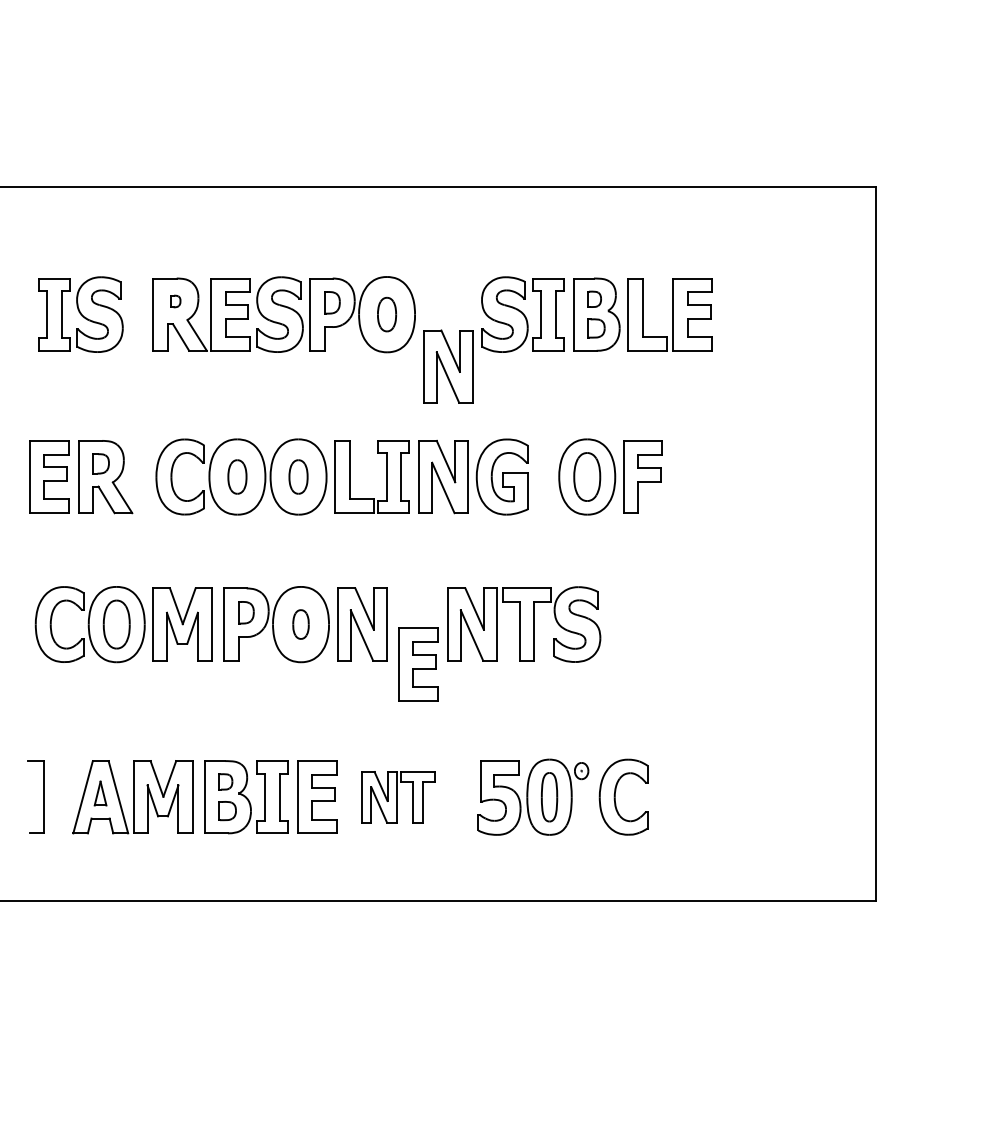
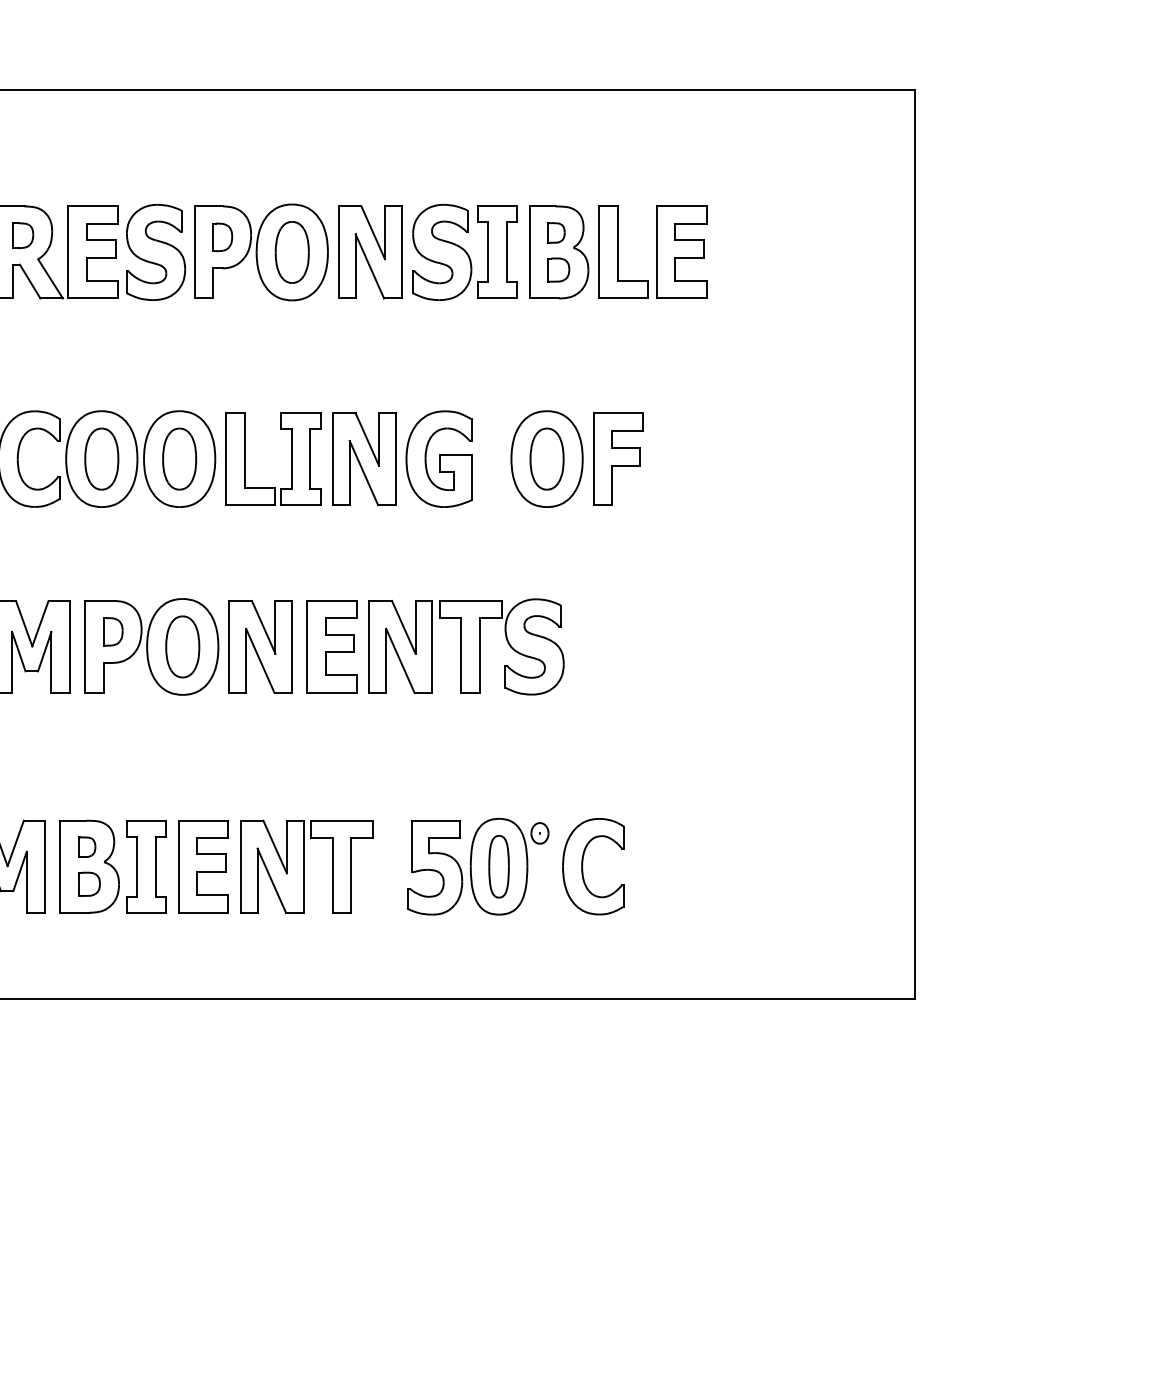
part: (175, 301) -> (22, 235), size x1.67
part: (386, 314) -> (291, 252), size x1.43
part: (448, 366) -> (370, 252), moved
part: (237, 476) -> (101, 458), size x1.43
part: (298, 476) -> (179, 458), size x1.43
part: (300, 624) -> (182, 646), size x1.67
part: (418, 664) -> (332, 646), moved
part: (398, 797) -> (306, 867), size x1.43

